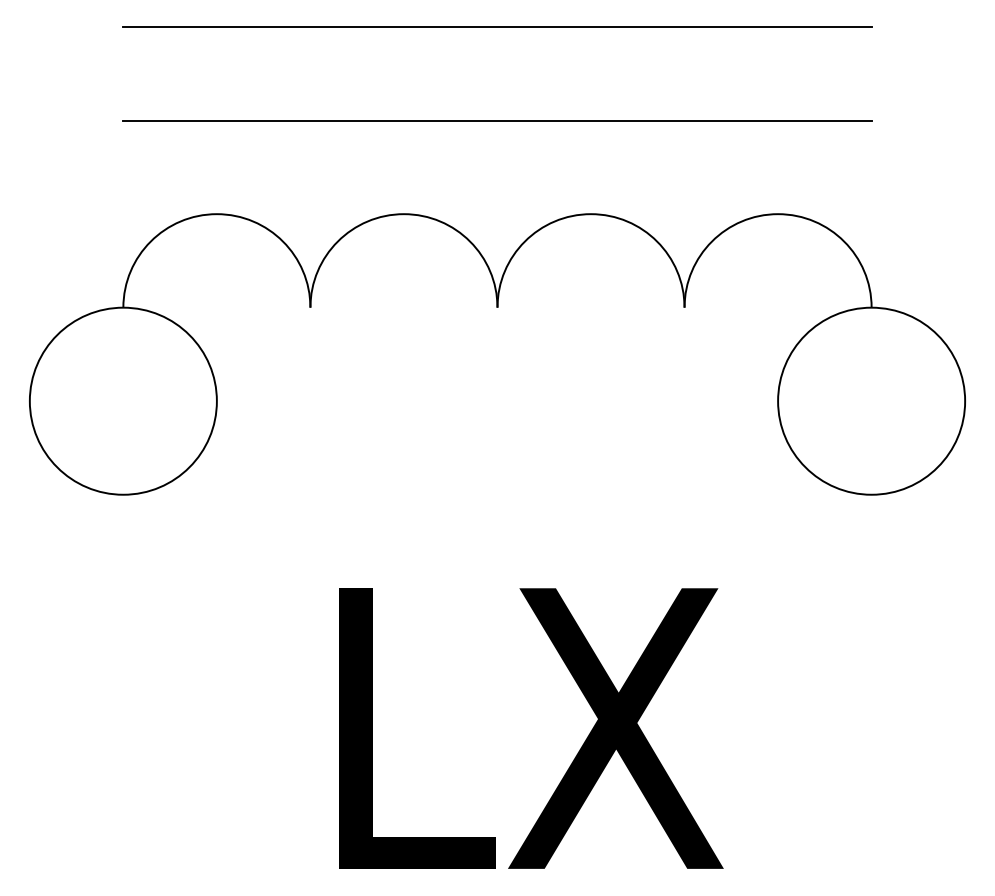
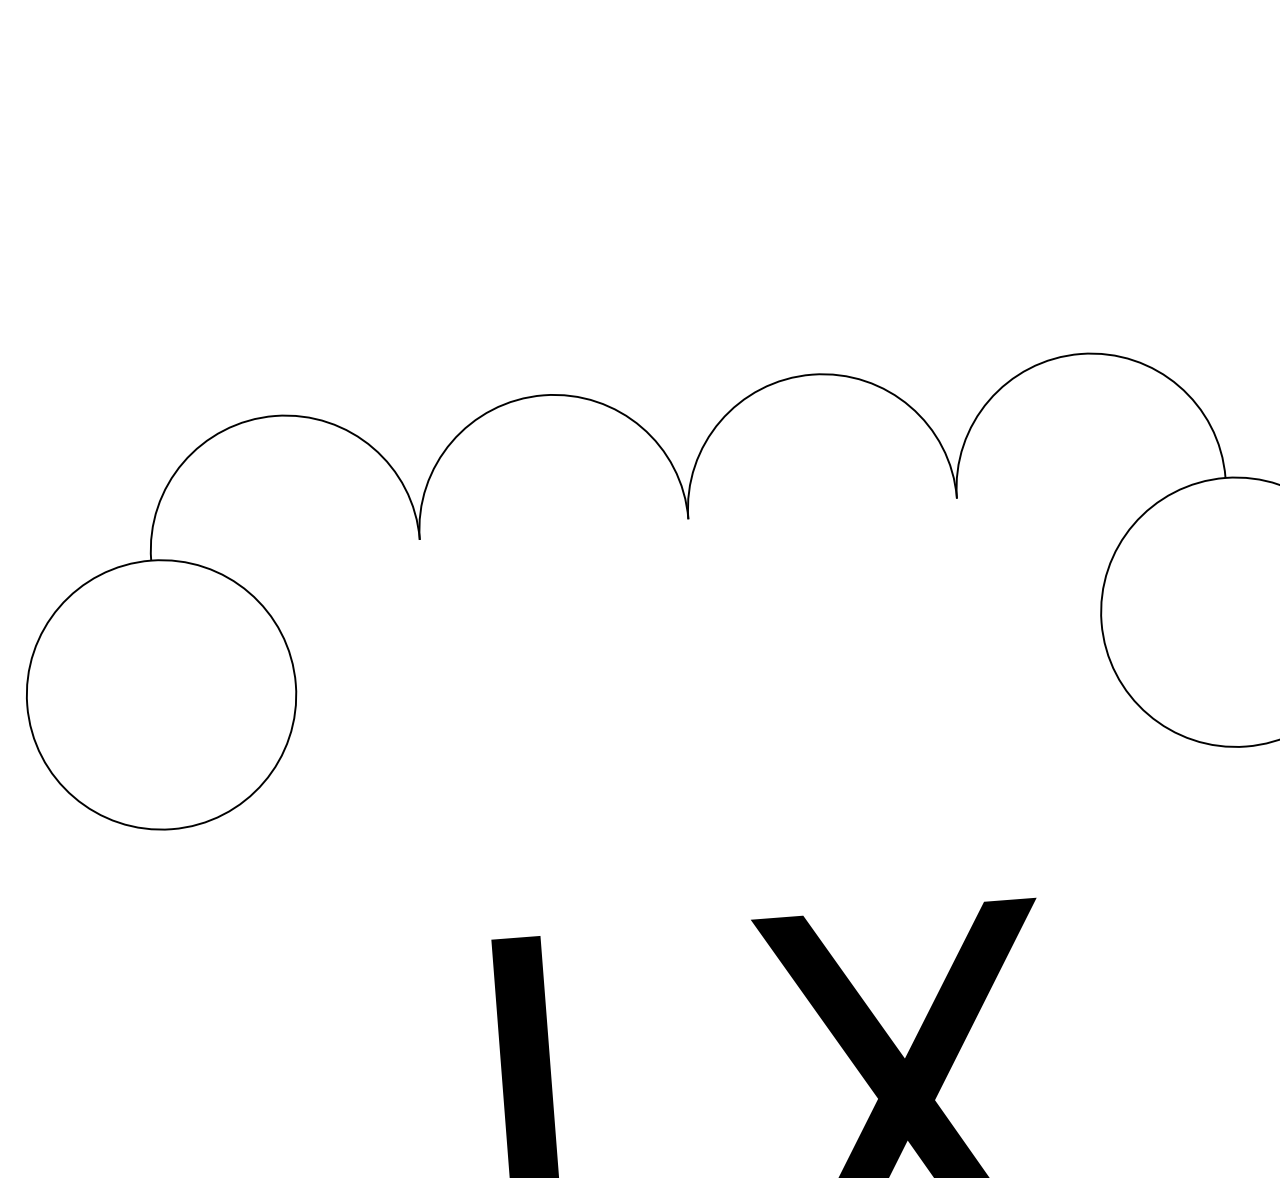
line: (497, 27) -> (657, 116), removed
line: (497, 120) -> (667, 250), removed

